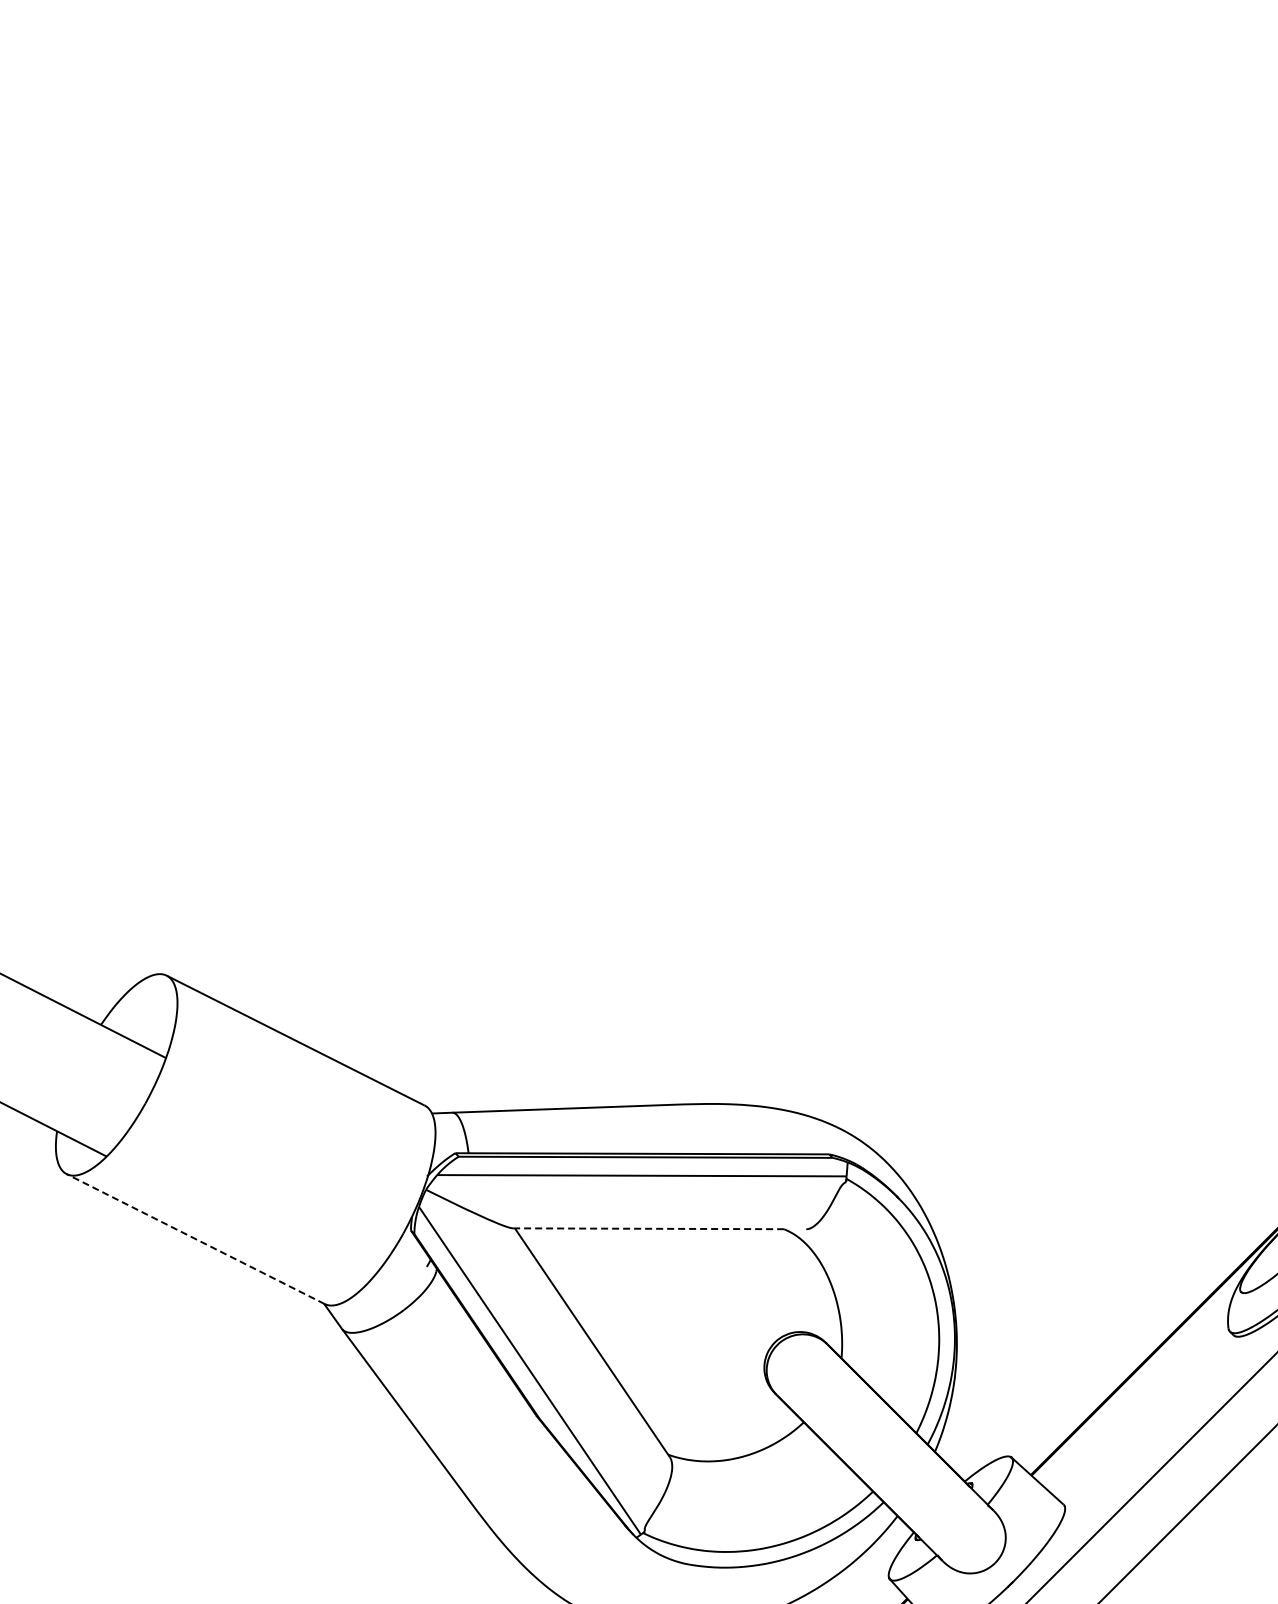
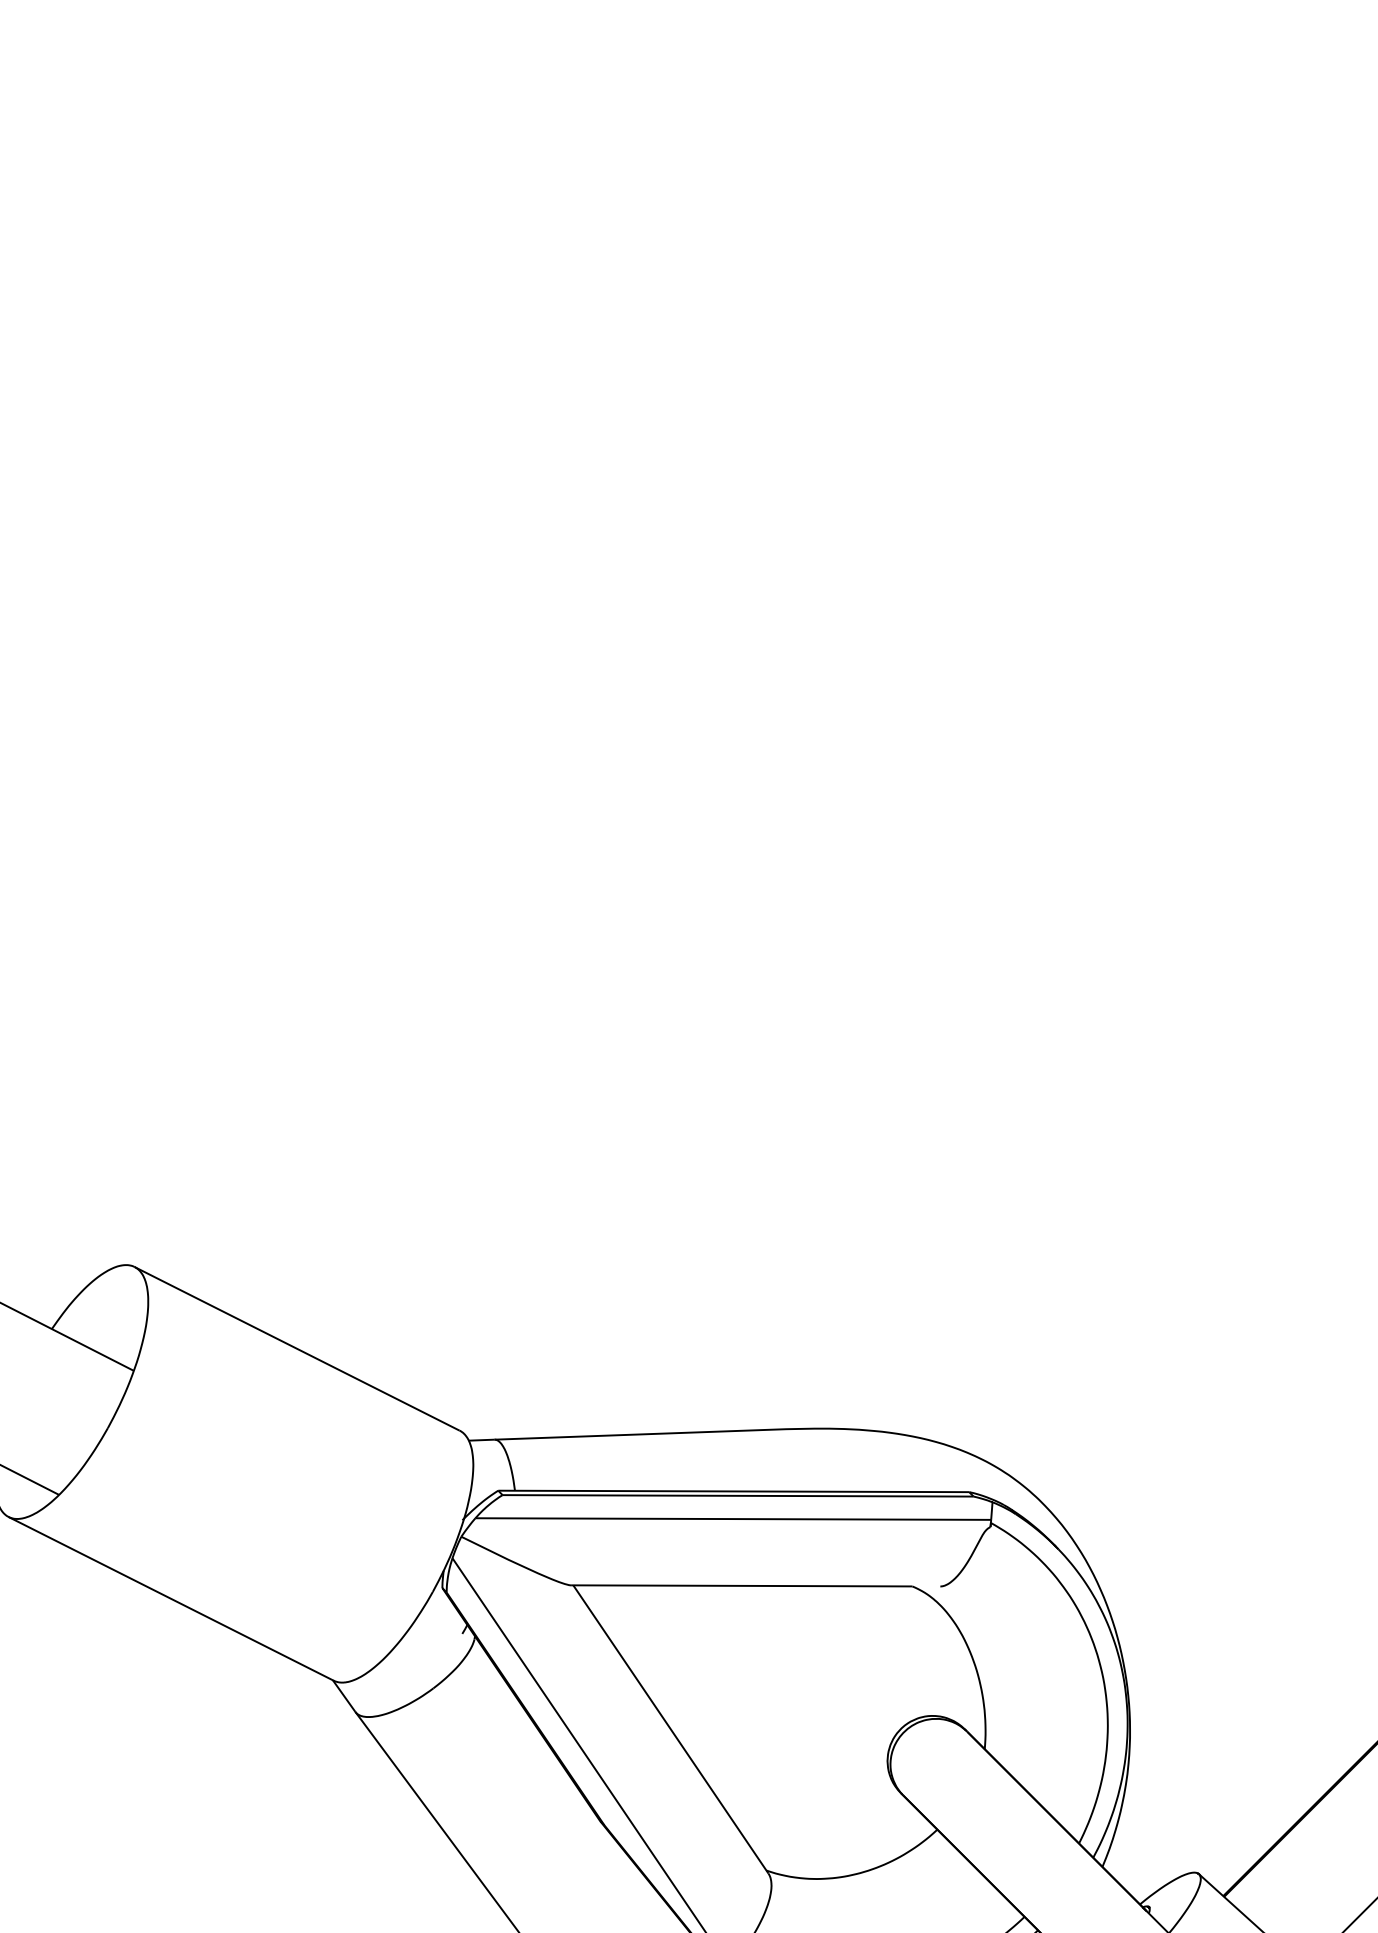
line: (649, 1228) -> (742, 1585), dashed -> solid
line: (195, 1238) -> (170, 1598), dashed -> solid

